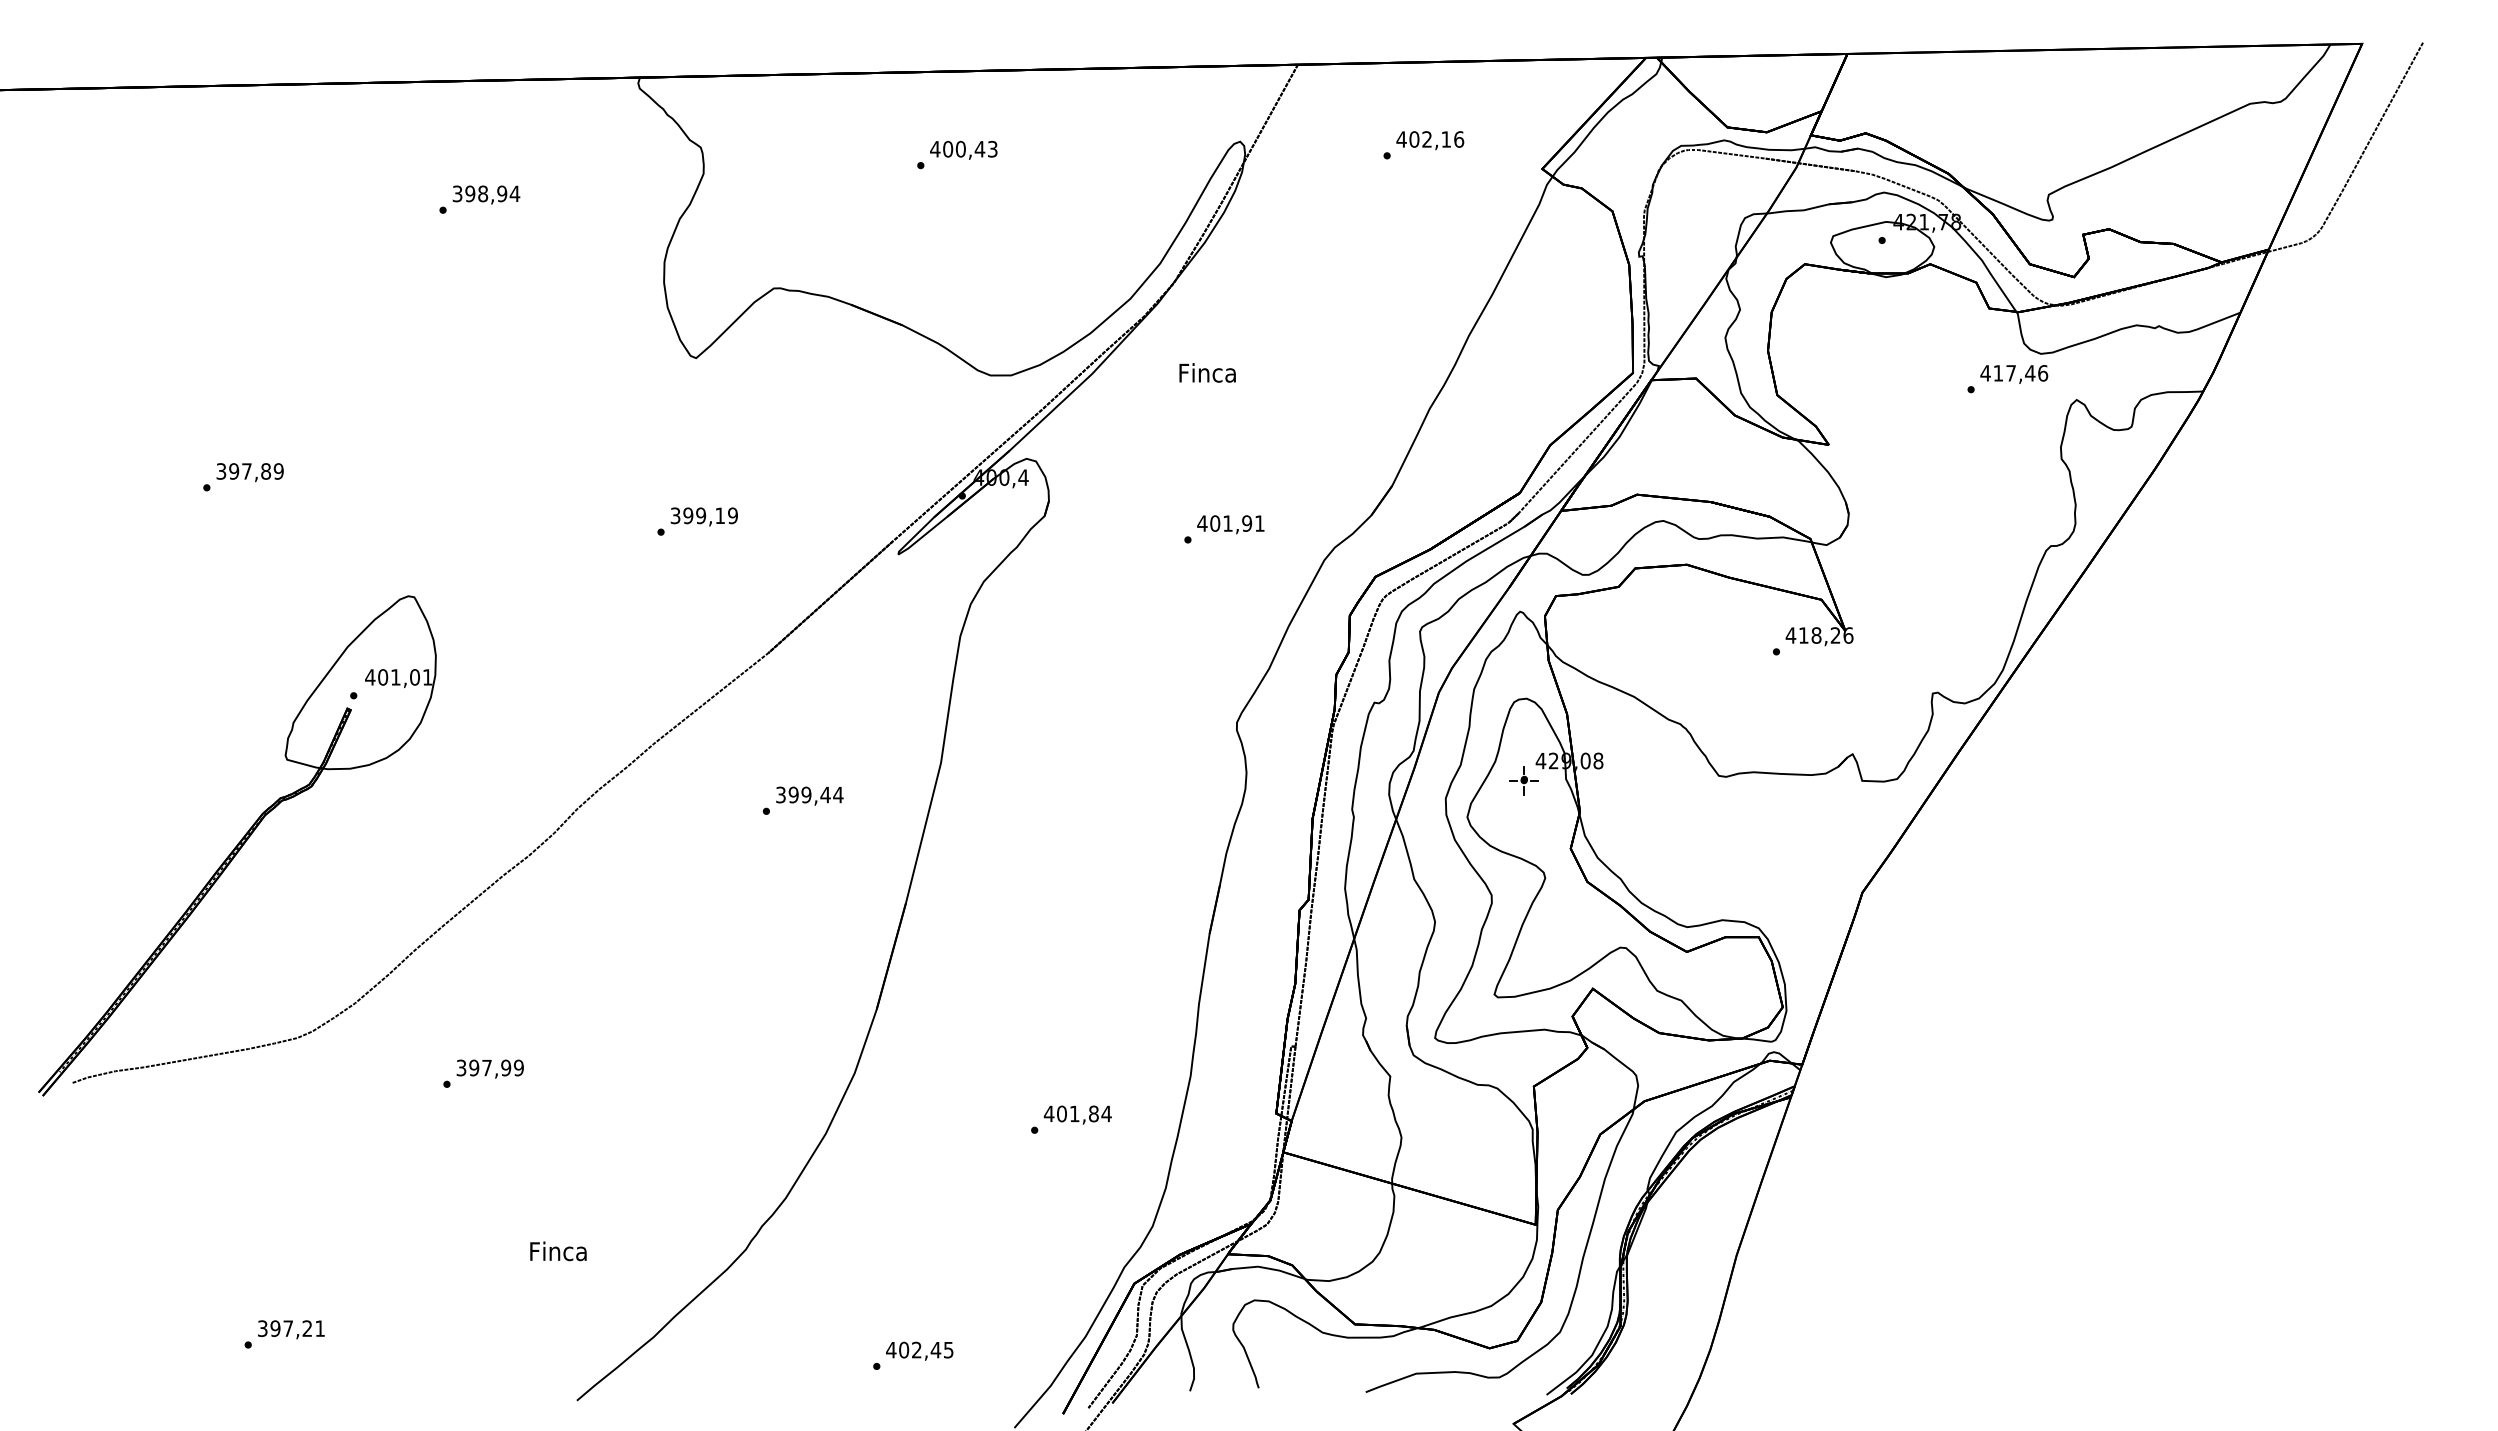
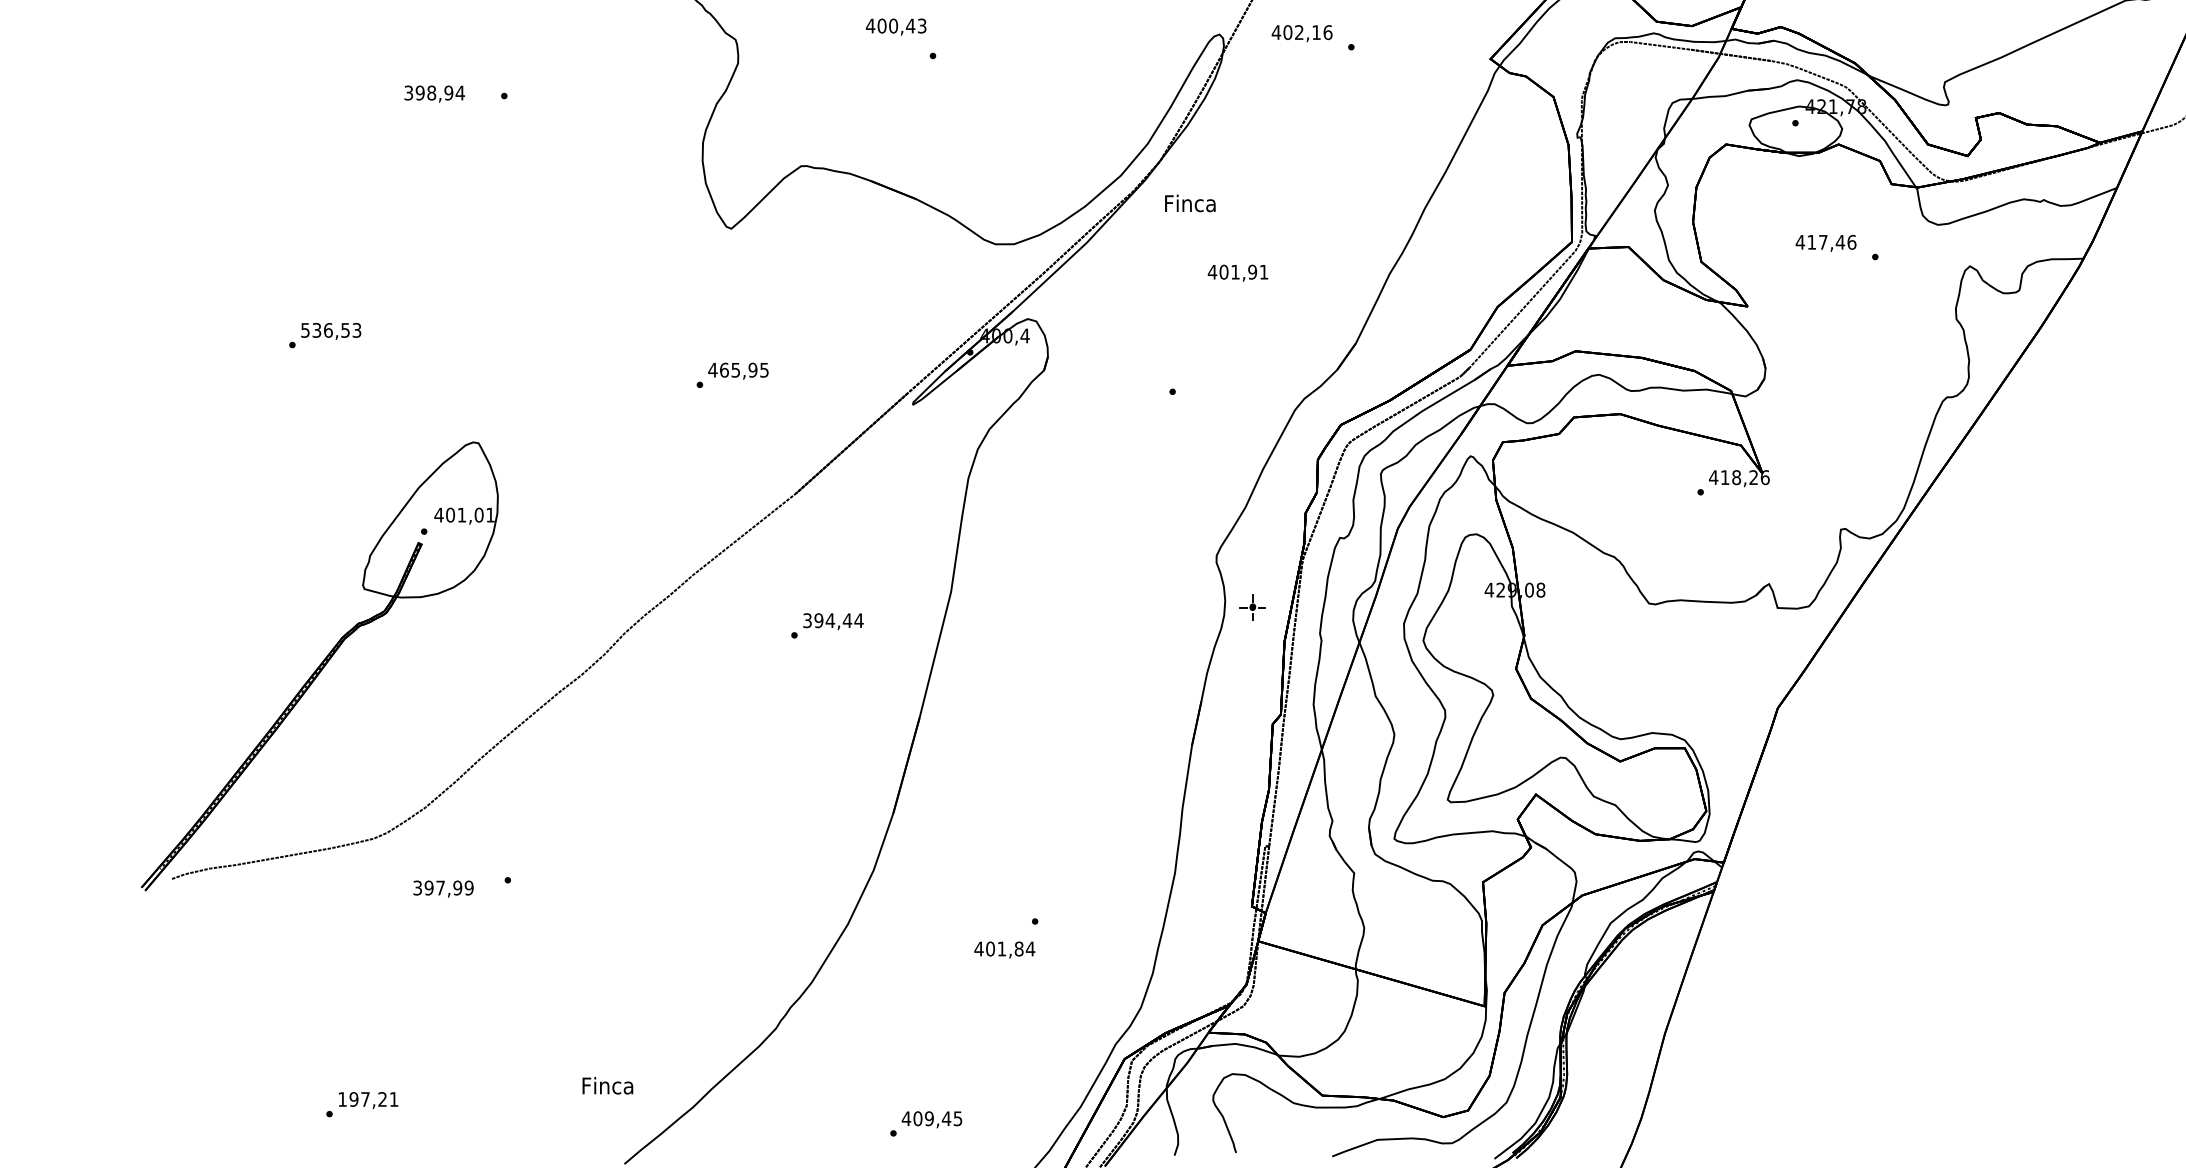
text: (1430, 140) -> (1302, 33), moved
text: (963, 149) -> (895, 26), moved
text: (486, 194) -> (434, 93), moved
text: (1207, 372) -> (1190, 203), moved
text: (2014, 374) -> (1826, 243), moved
text: (250, 471) -> (331, 330), 397,89 -> 536,53
text: (703, 515) -> (738, 369), 399,19 -> 465,95
text: (1230, 524) -> (1237, 273), moved
part: (1523, 780) -> (1252, 607), moved
text: (806, 794) -> (830, 620), 399,44 -> 394,44
text: (489, 1068) -> (442, 888), moved
text: (1077, 1114) -> (1004, 949), moved
text: (558, 1251) -> (607, 1085), moved
text: (262, 1328) -> (342, 1099), 397,21 -> 197,21
text: (916, 1349) -> (929, 1118), 402,45 -> 409,45

